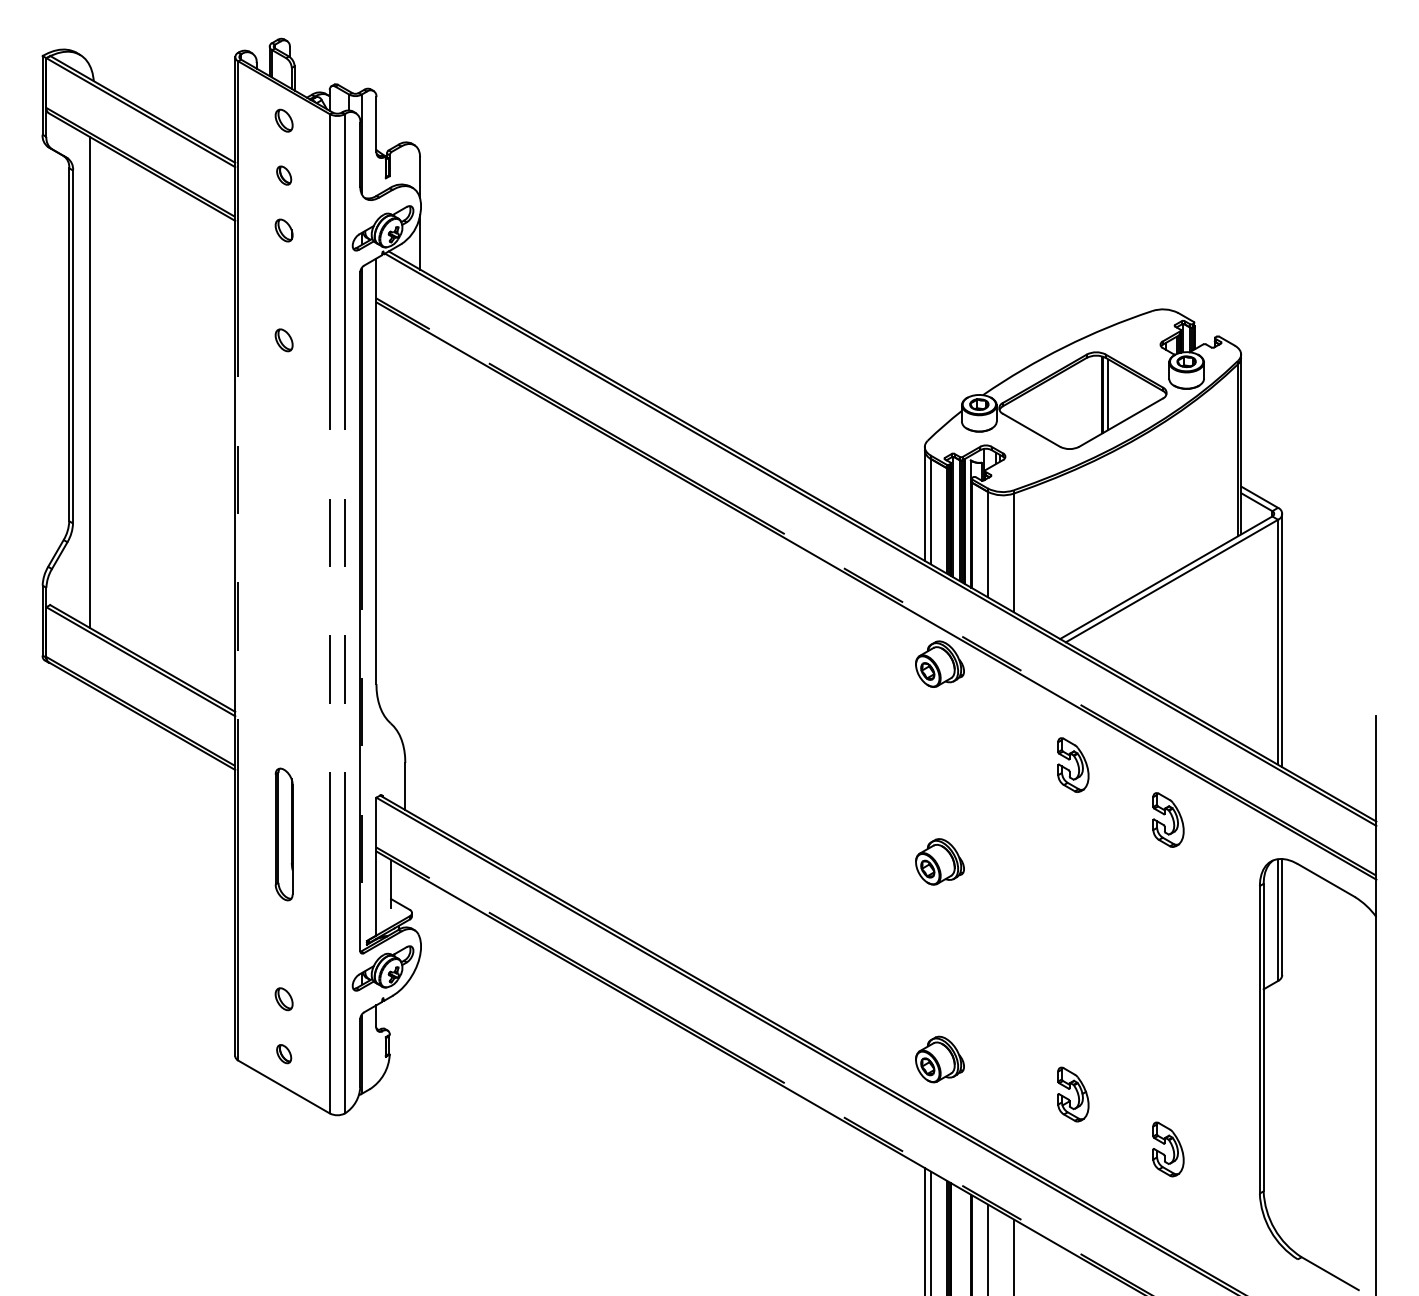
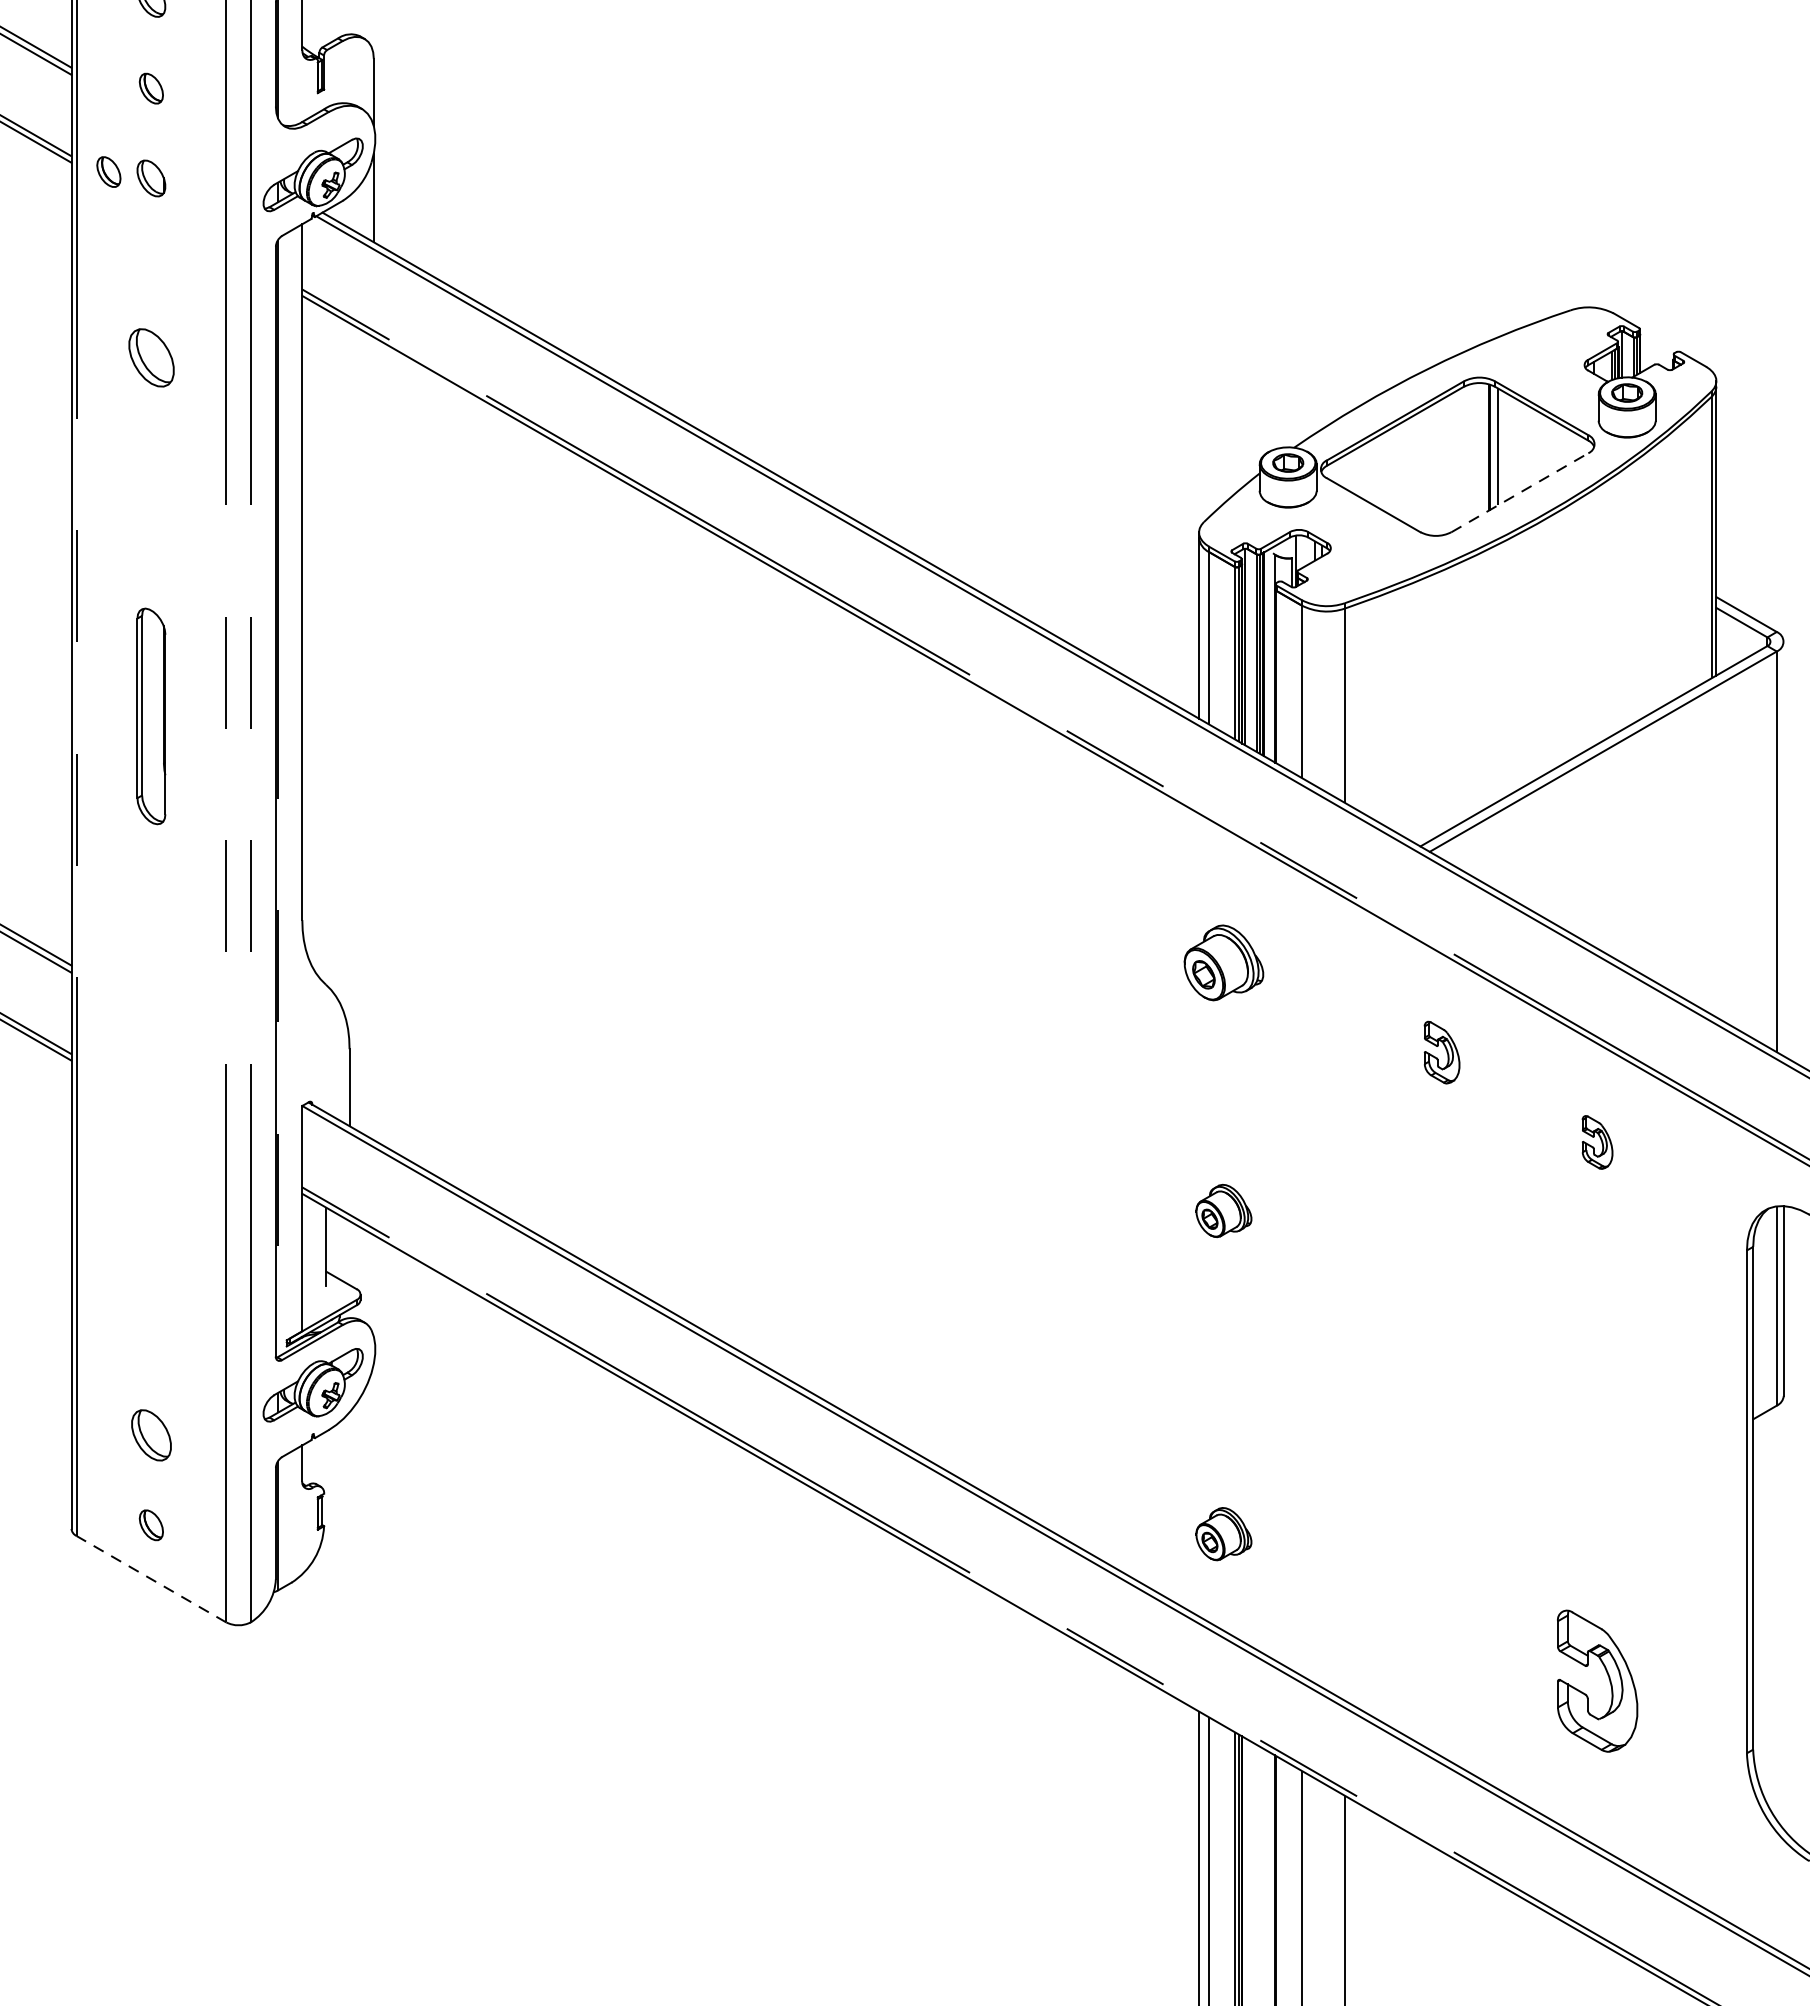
part: (258, 226) -> (109, 171), added
part: (283, 340) -> (150, 358), size x1.6
line: (1121, 422) -> (1520, 492), solid -> dashed
line: (1282, 640) -> (1784, 848), removed
part: (939, 663) -> (1223, 961), moved
part: (1073, 764) -> (1442, 1051), size x0.7
part: (1168, 819) -> (1597, 1141), size x0.6
part: (283, 834) -> (150, 716), moved
part: (939, 861) -> (1223, 1210), size x0.7
part: (283, 999) -> (150, 1435), size x1.4
part: (939, 1059) -> (1223, 1534), size x0.7
line: (284, 1087) -> (151, 1579), solid -> dashed
part: (1073, 1094) -> (1442, 1591), removed
part: (1168, 1149) -> (1597, 1681), size x1.6

